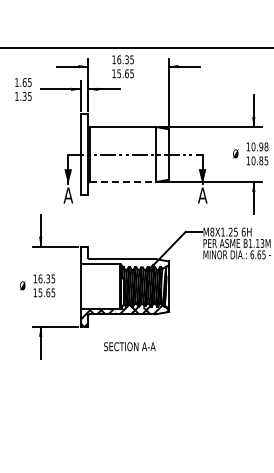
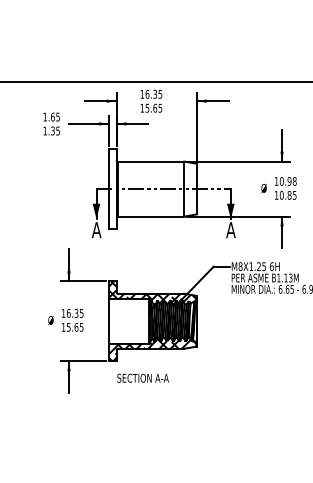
line: (123, 181) -> (151, 216), dashed -> solid
hatch: (124, 257) -> (152, 292), added
text: (129, 345) -> (142, 377), moved

